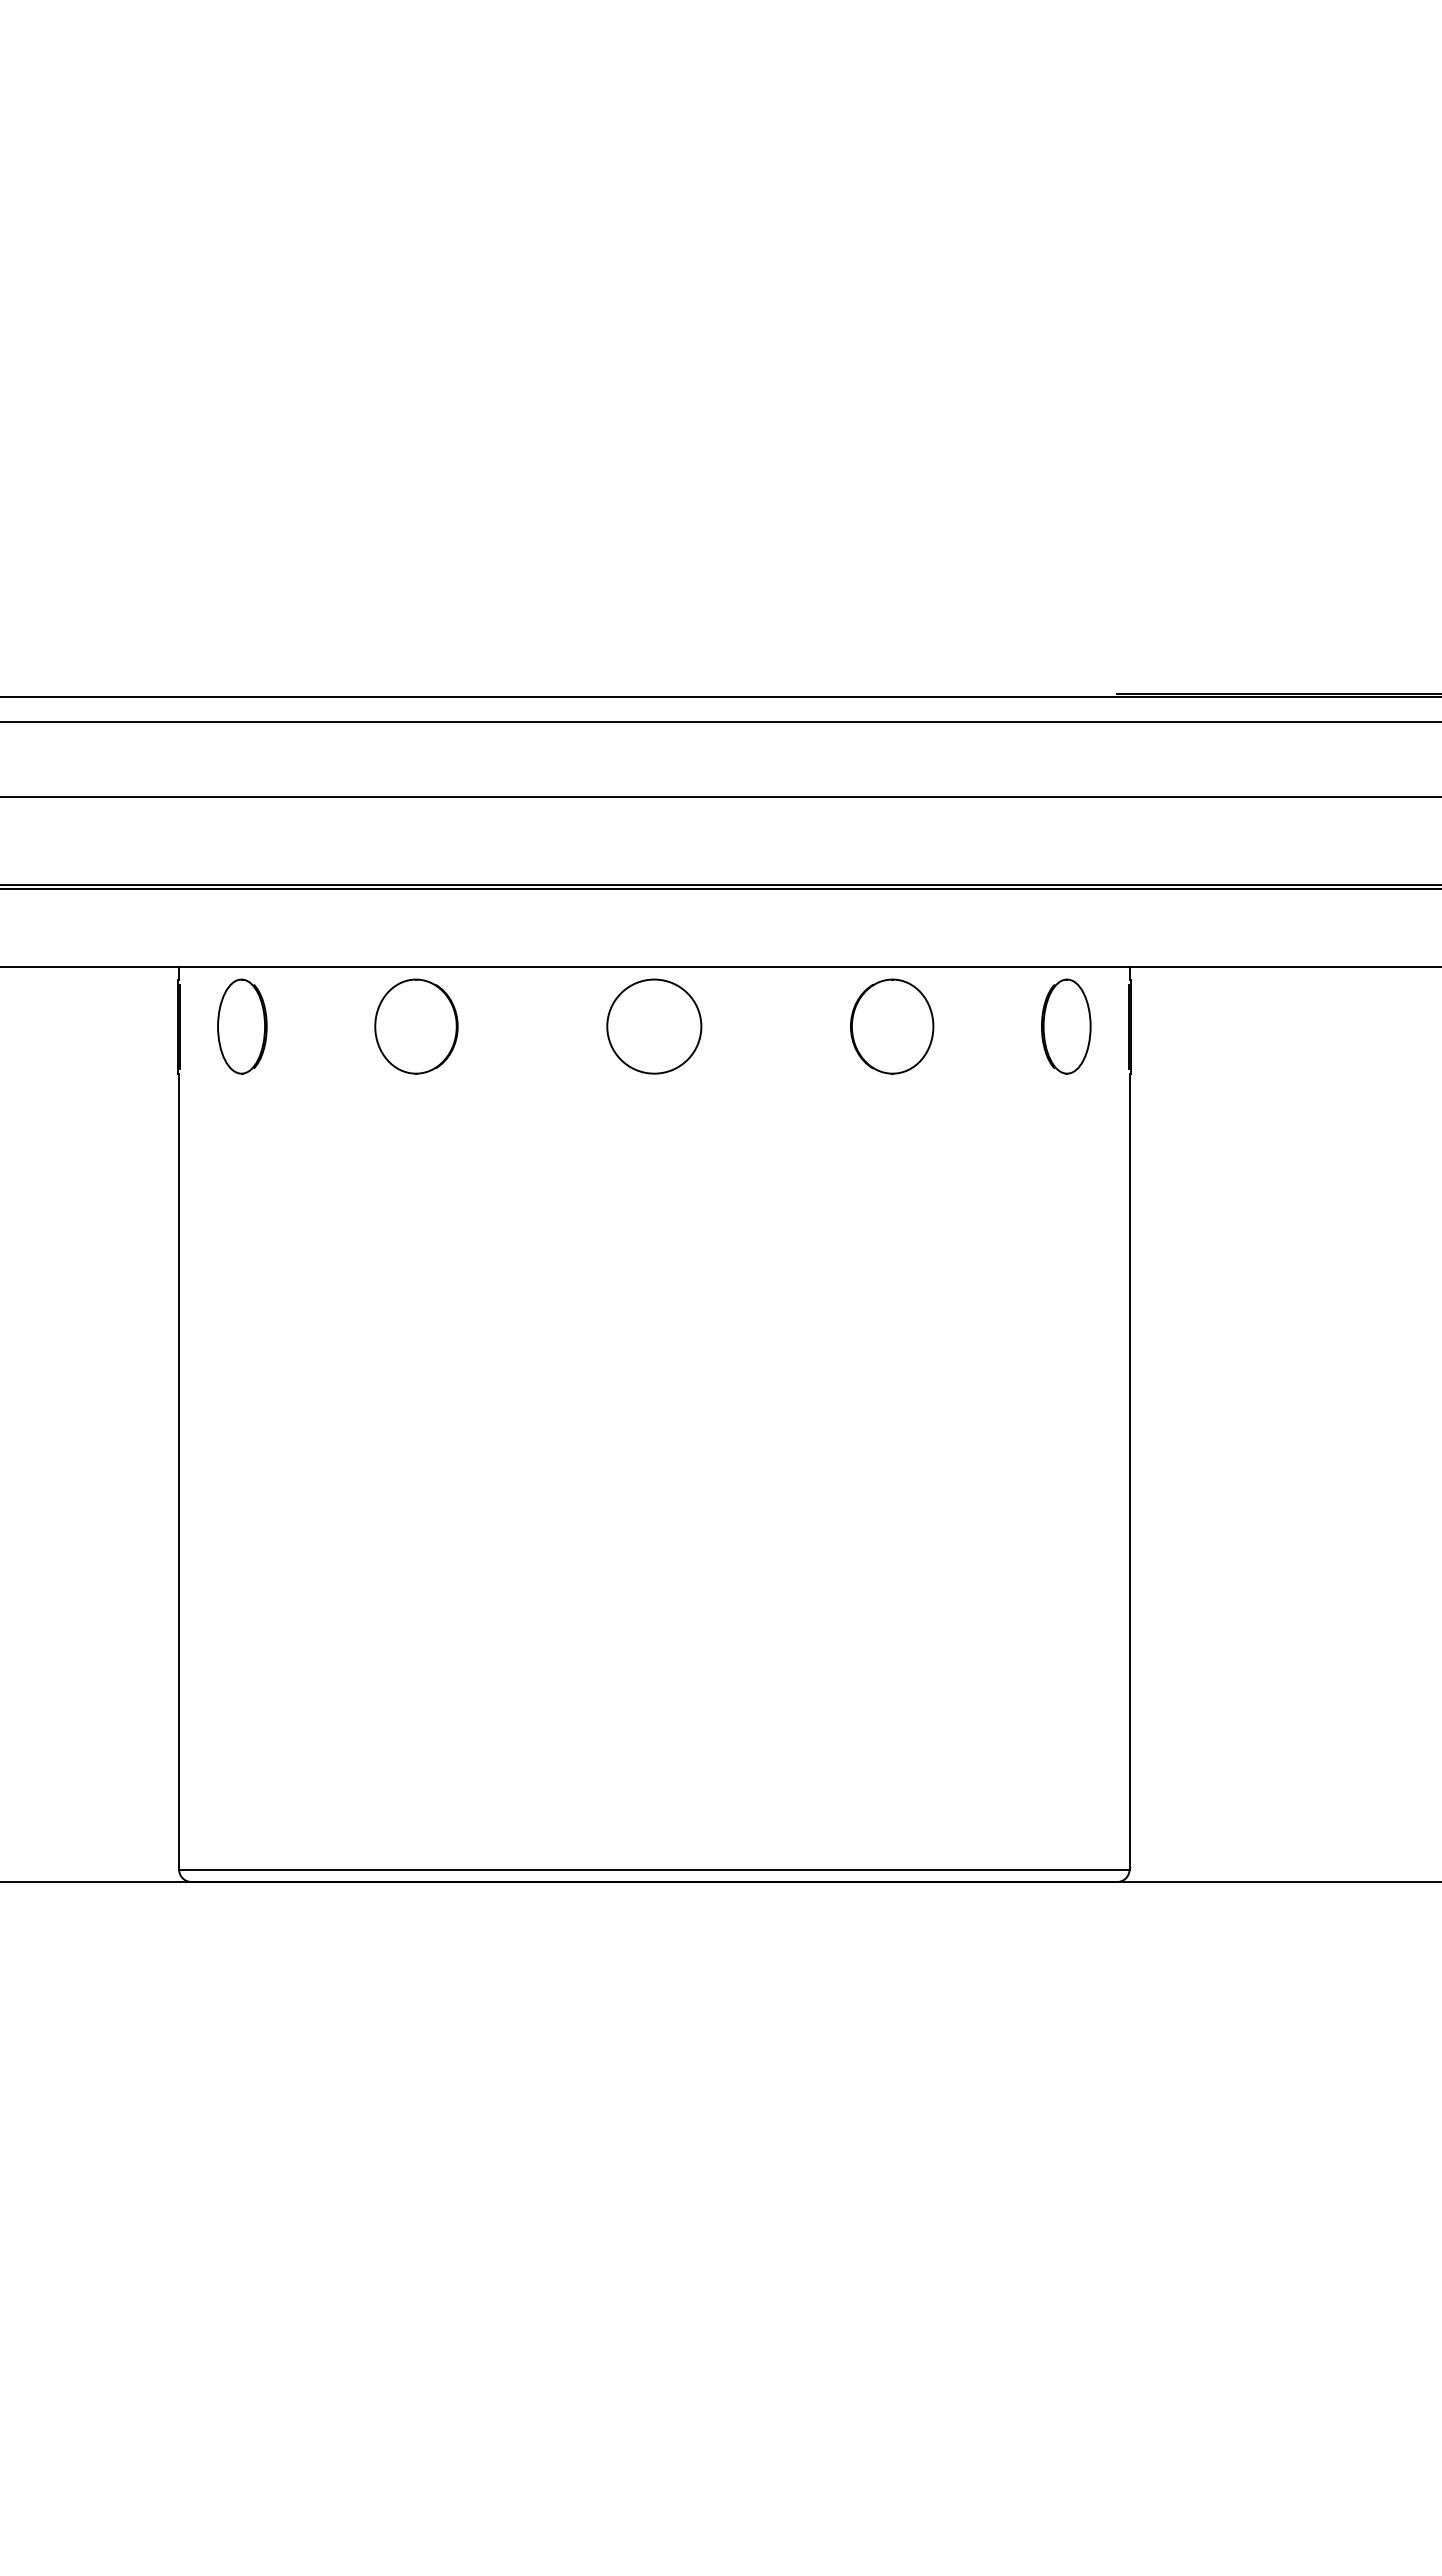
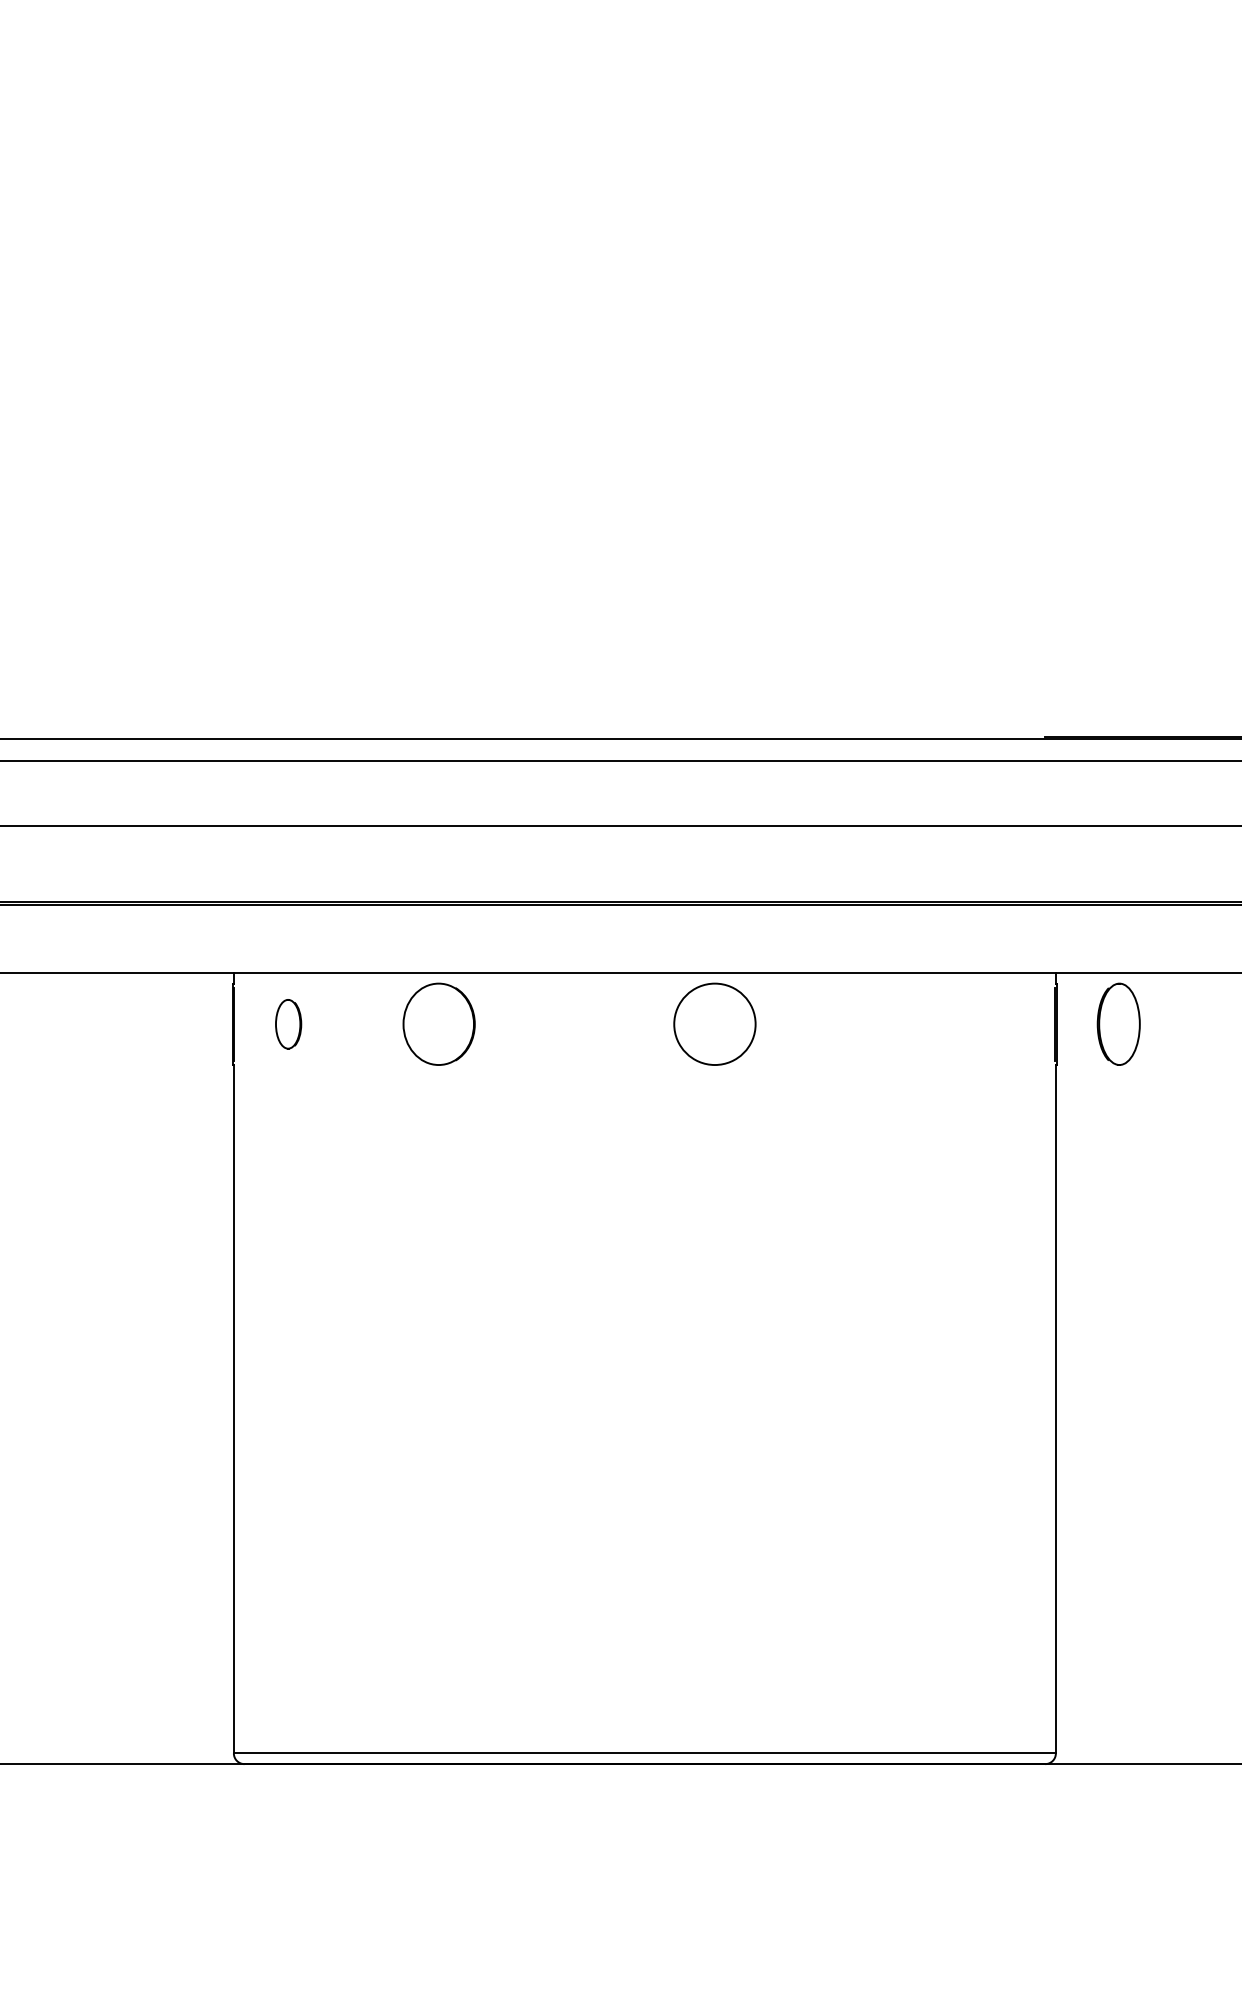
part: (242, 1026) -> (288, 1024), size x0.6
circle: (654, 1026) -> (715, 1024), moved
part: (892, 1026) -> (850, 1024), removed
part: (1066, 1026) -> (1118, 1024), moved

